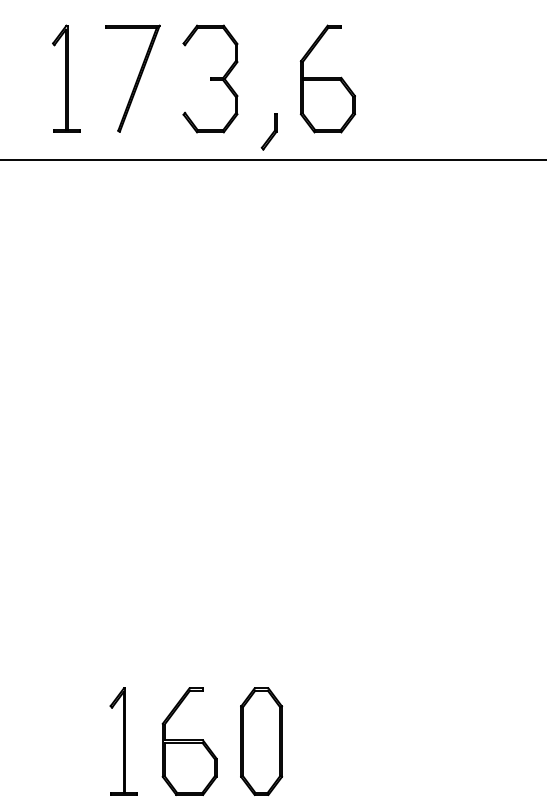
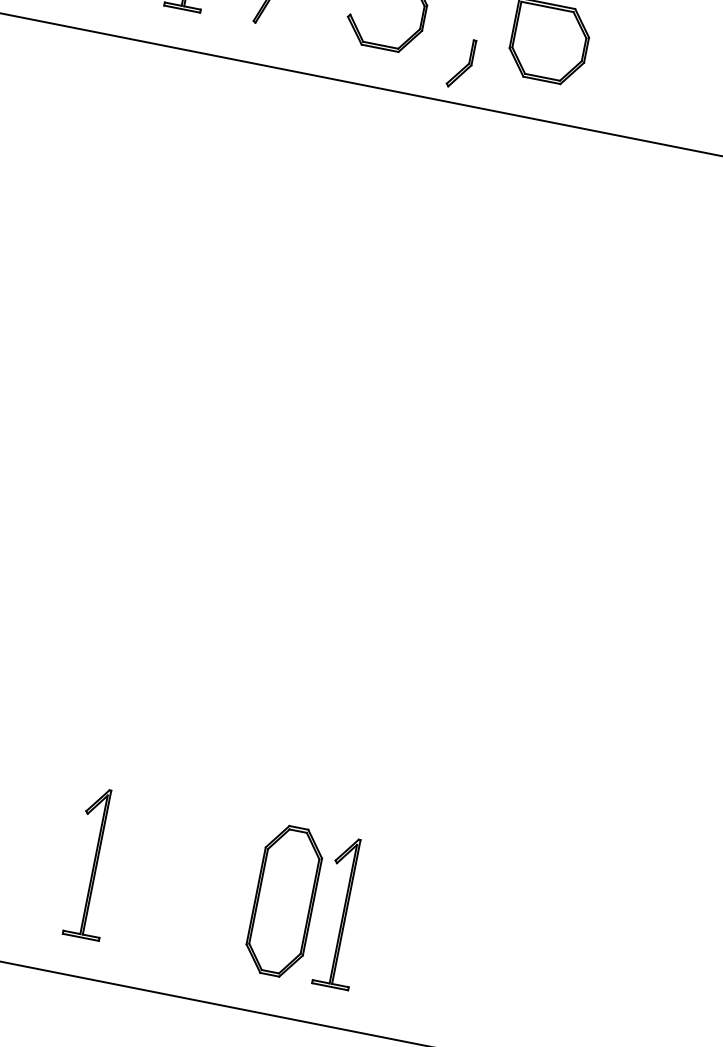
part: (189, 741) -> (185, 881), removed
part: (304, 741) -> (343, 912), added

